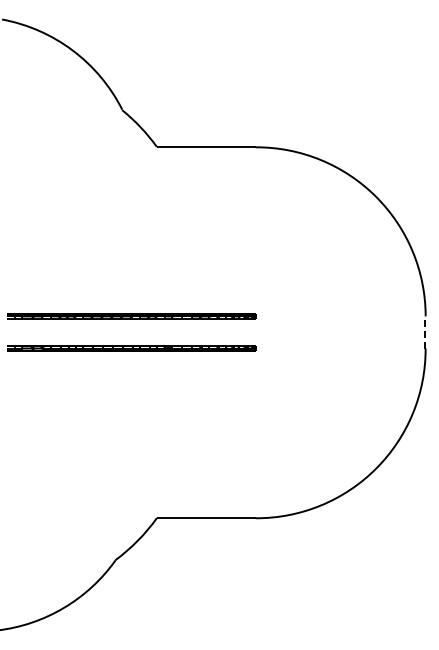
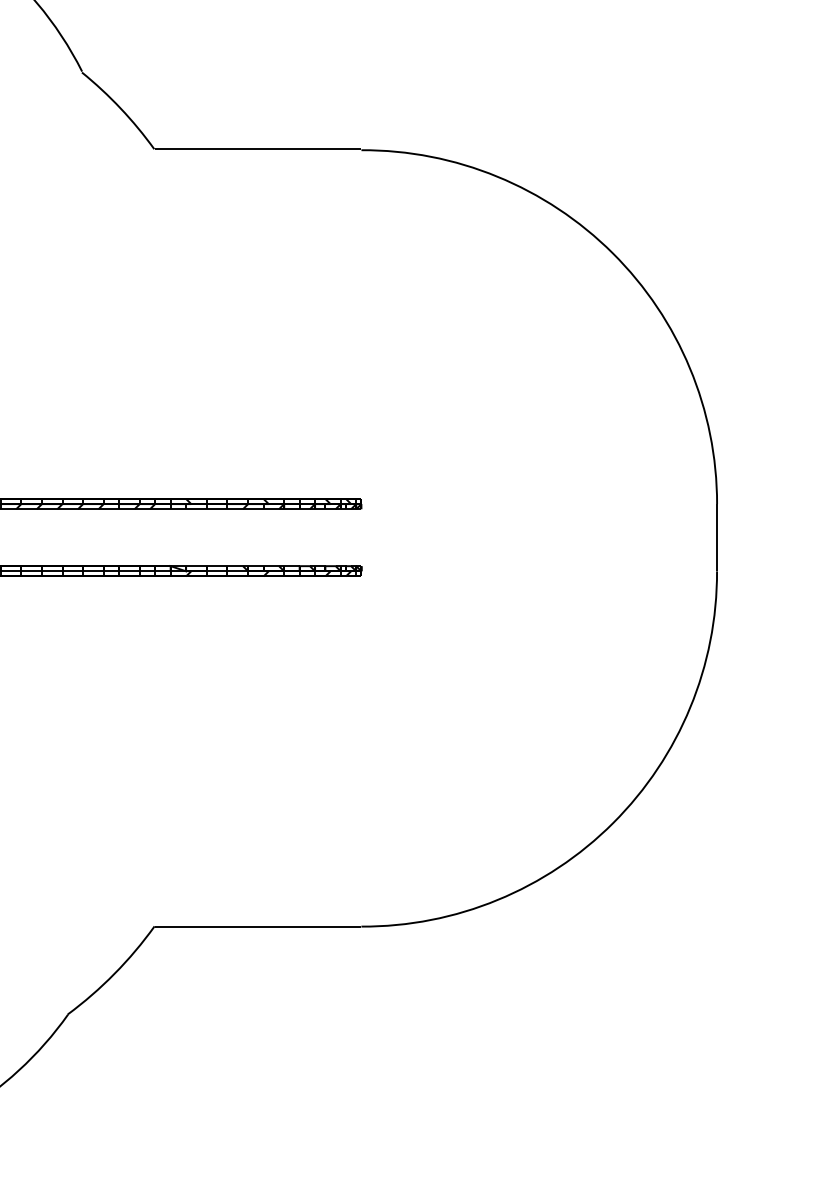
line: (425, 331) -> (716, 535), dashed -> solid

